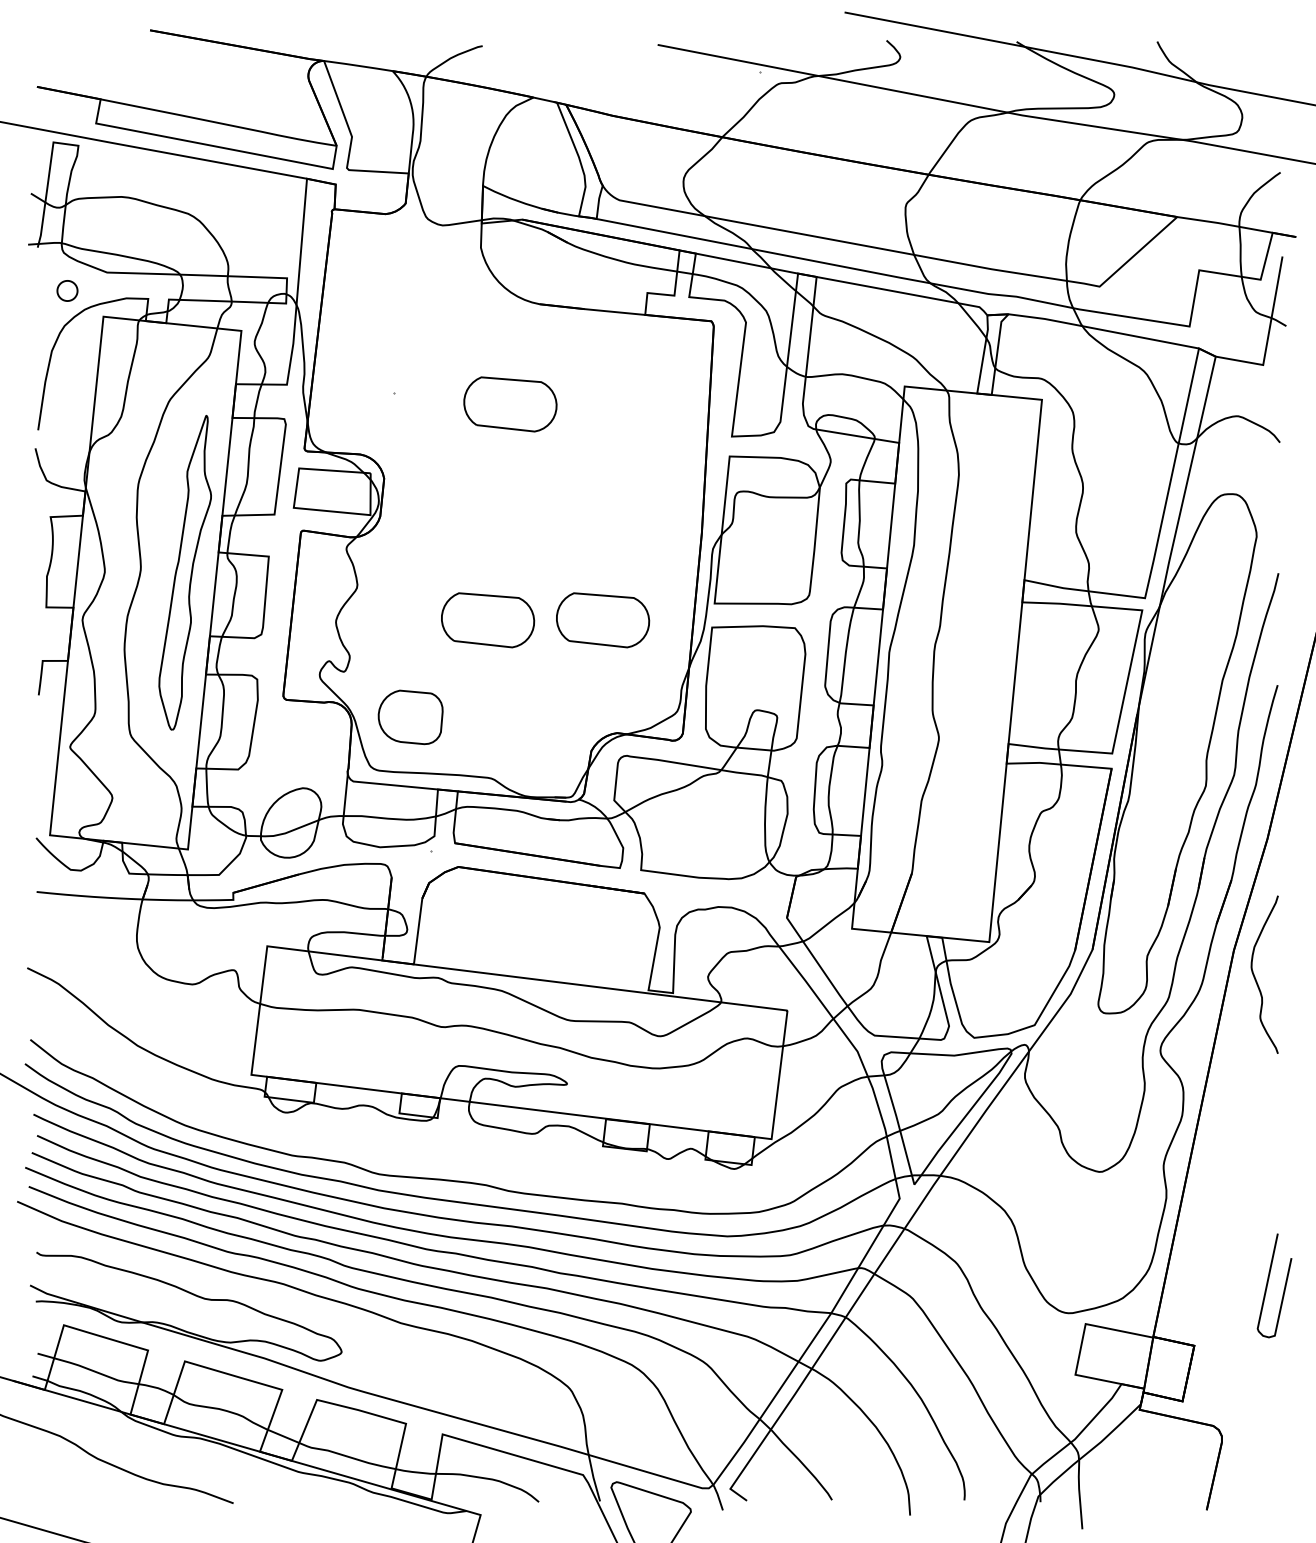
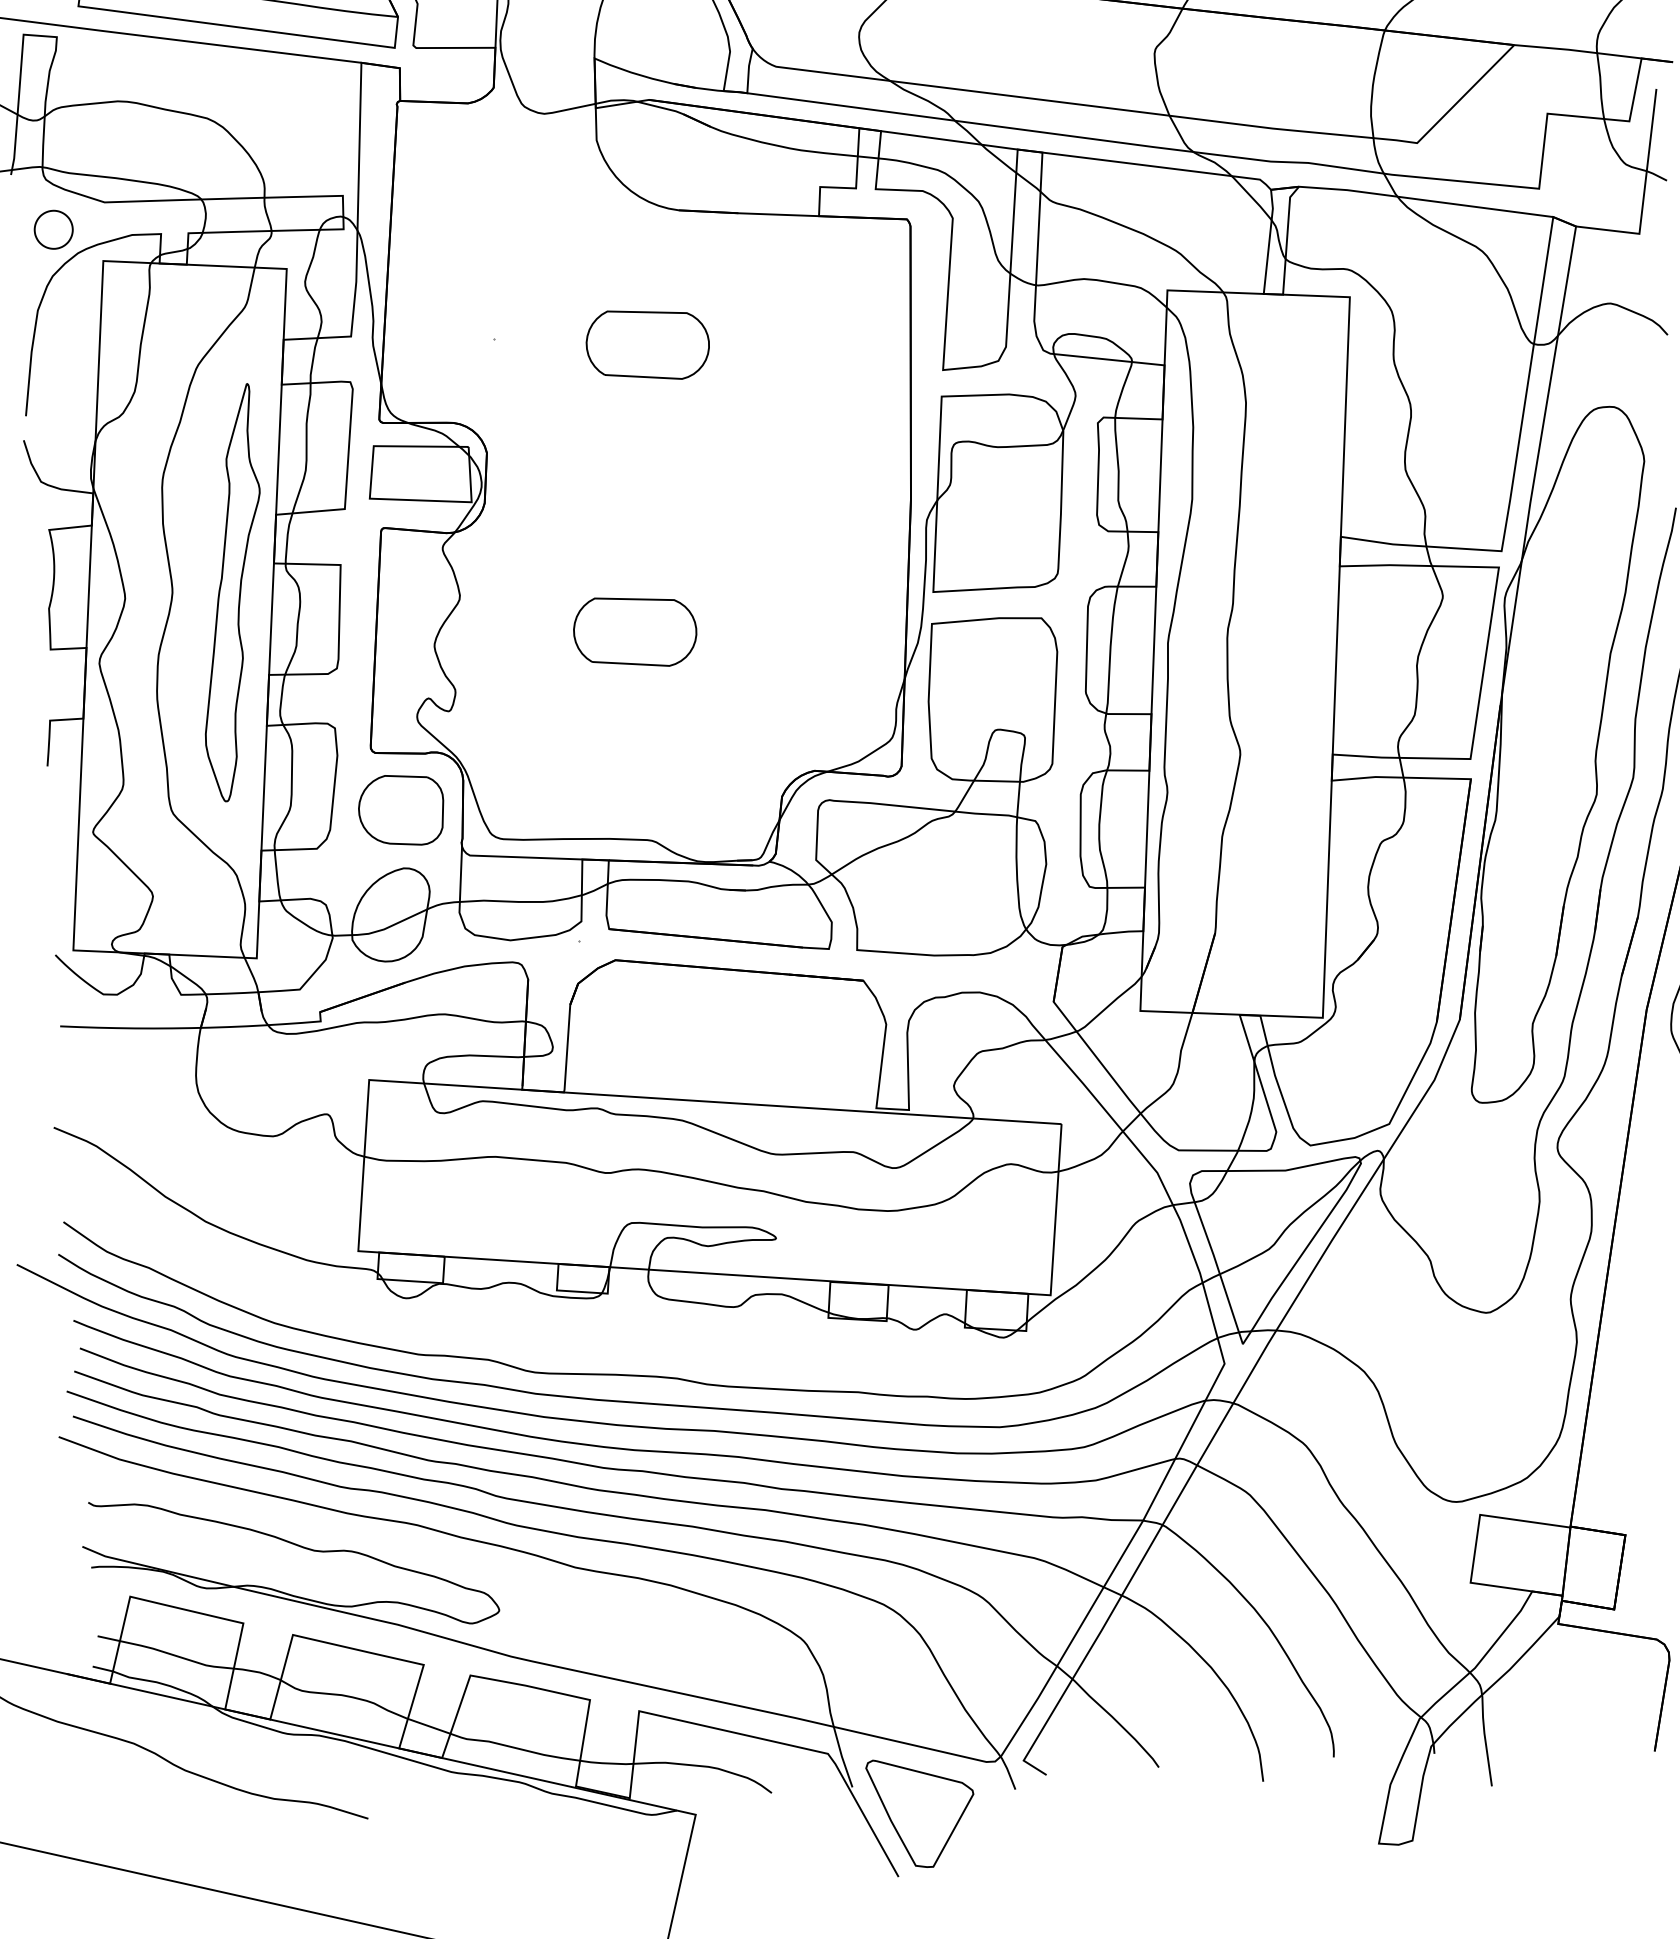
part: (67, 290) -> (53, 229), size x1.43
part: (603, 620) -> (787, 623), removed
part: (410, 717) -> (401, 810), moved

